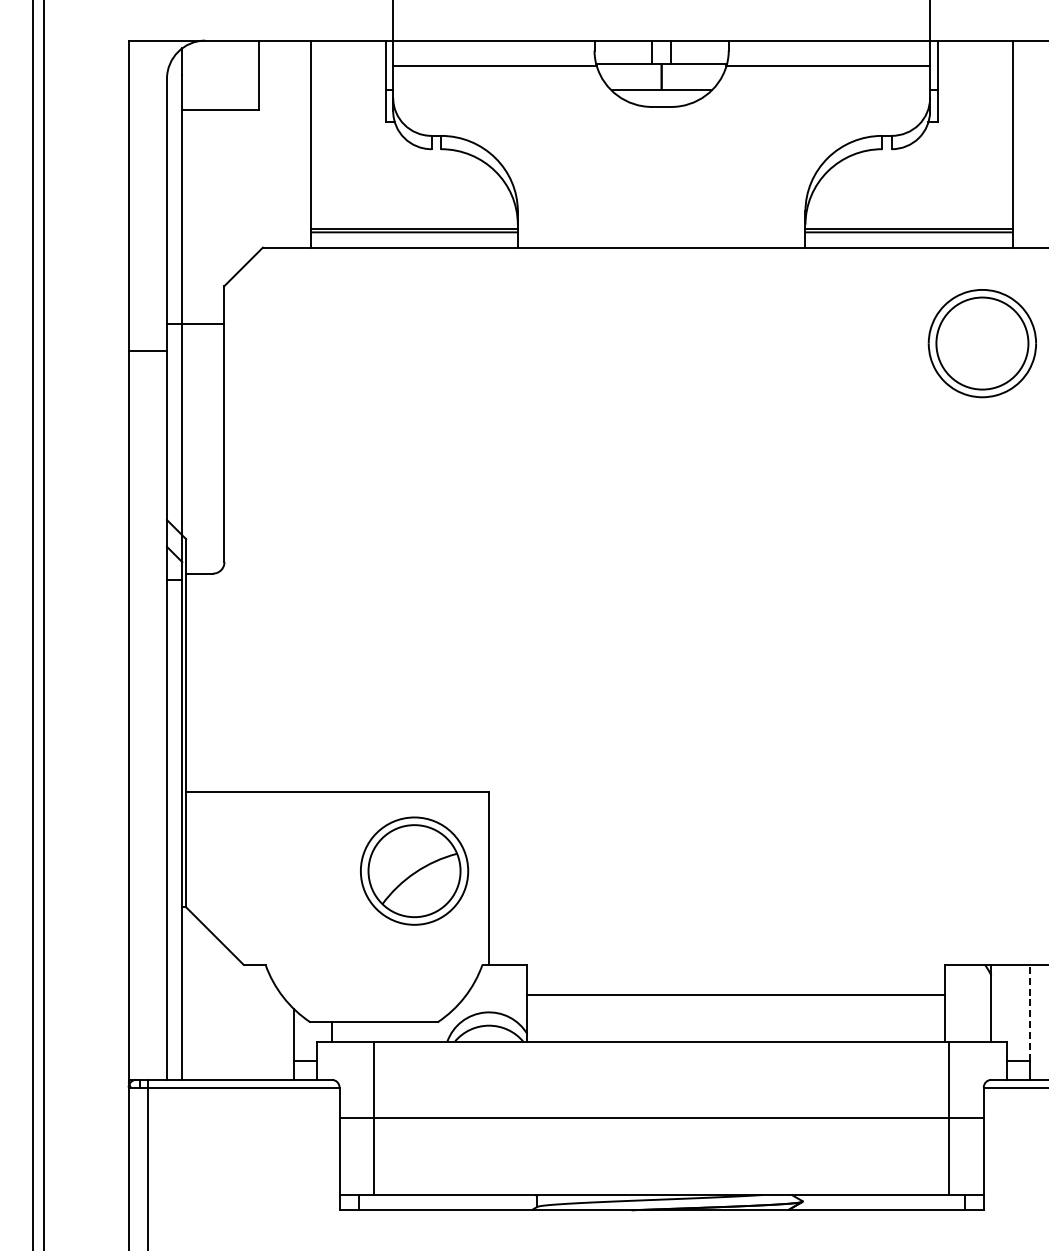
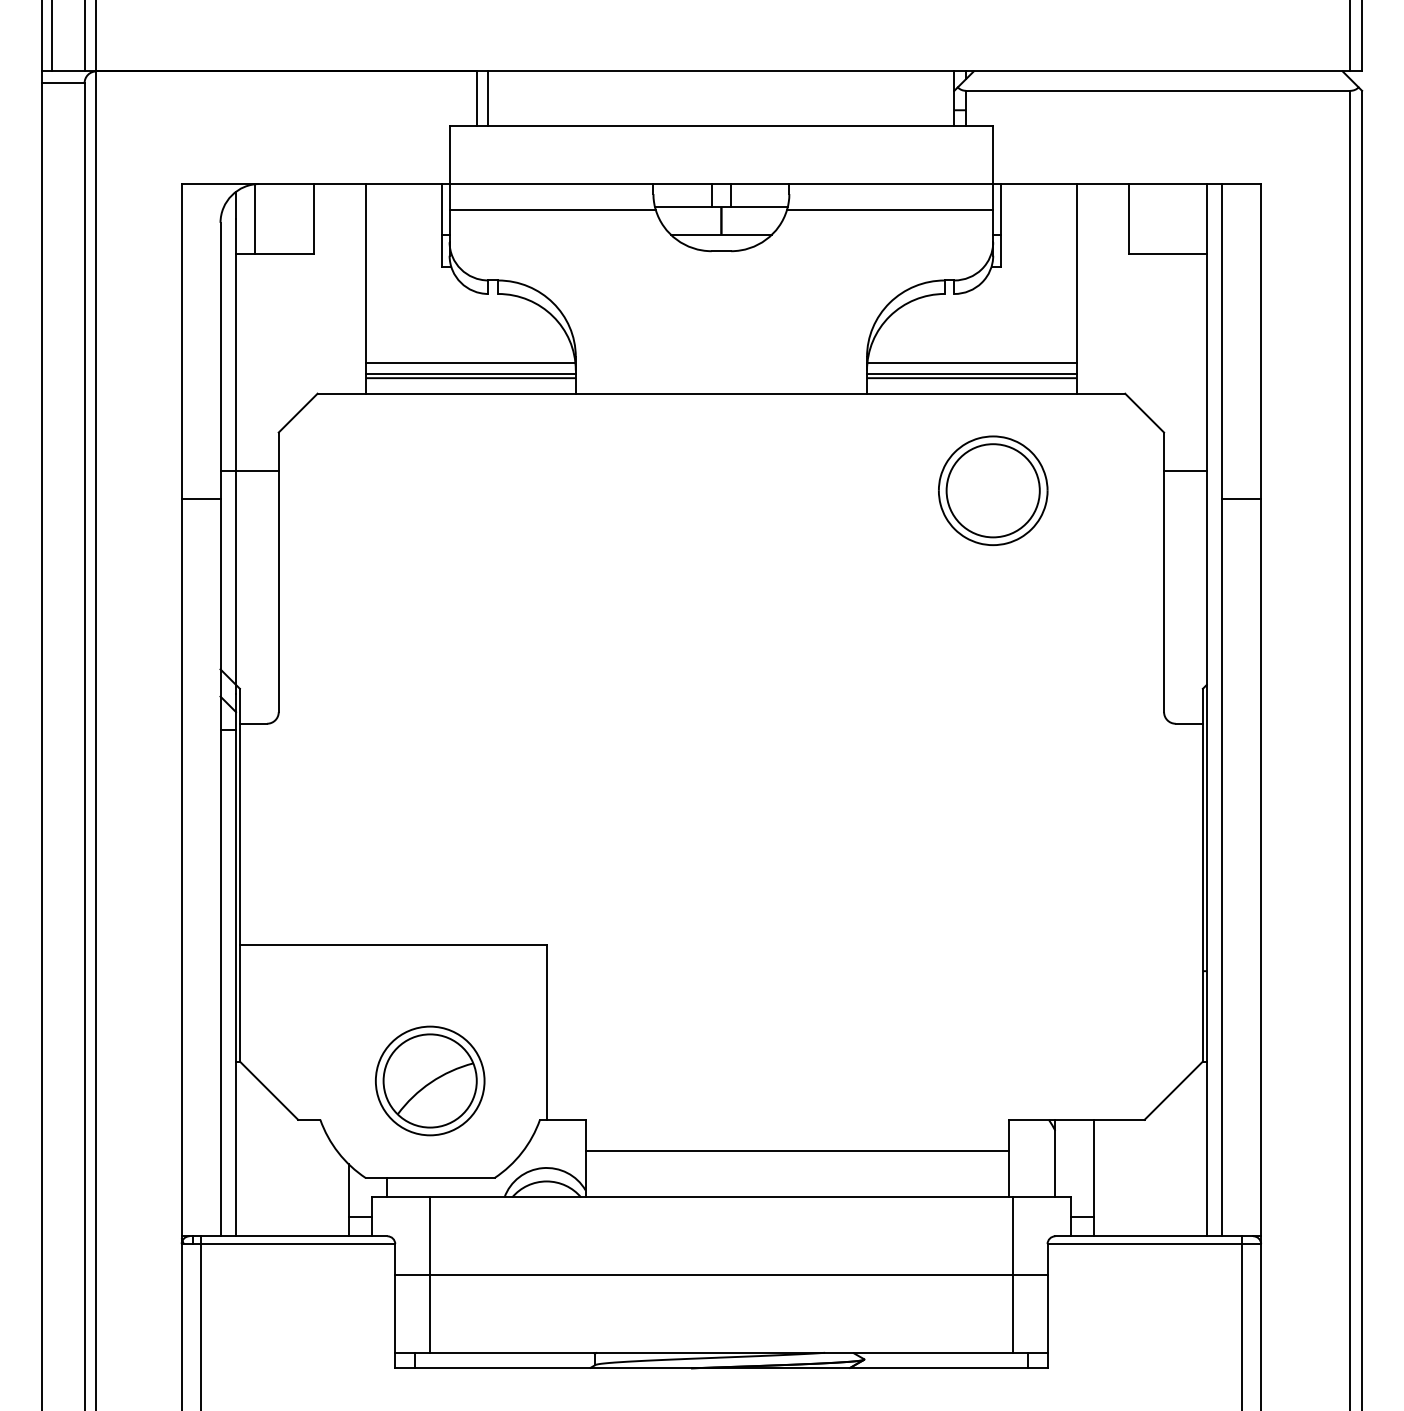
line: (201, 74) -> (255, 218), added
line: (413, 216) -> (470, 362), added
line: (908, 216) -> (971, 362), added
part: (982, 343) -> (993, 490), moved
part: (414, 870) -> (430, 1080), moved
line: (1030, 1012) -> (1094, 1168), dashed -> solid

